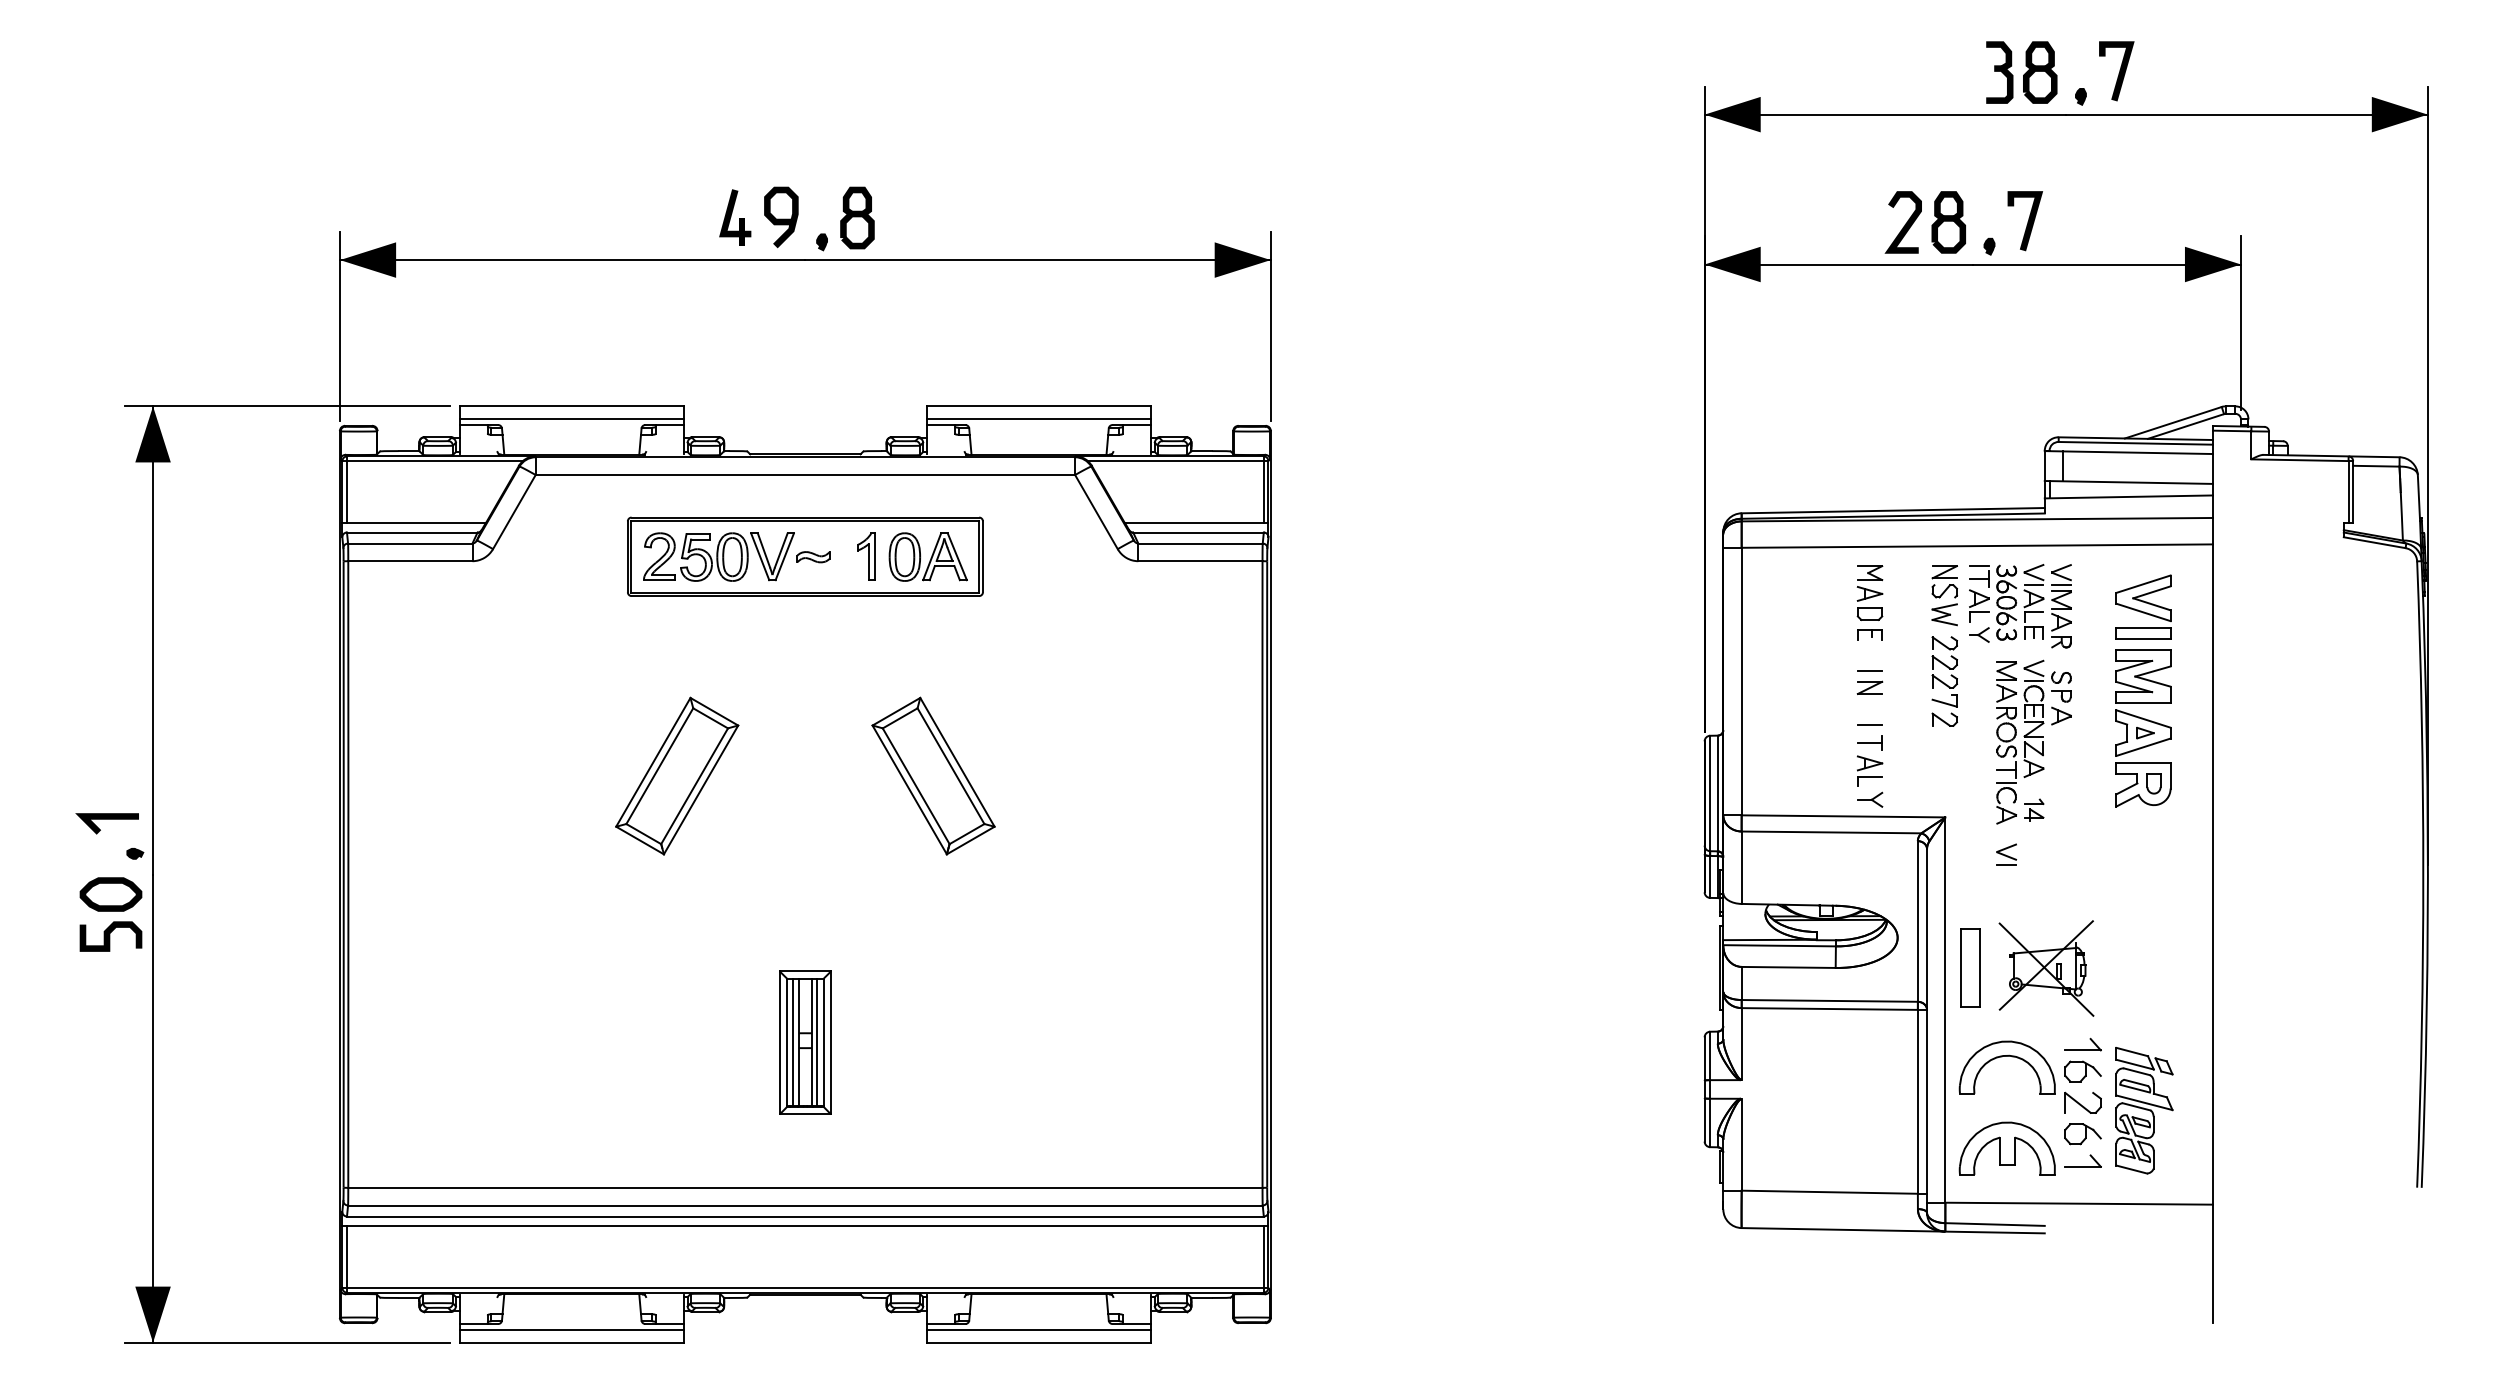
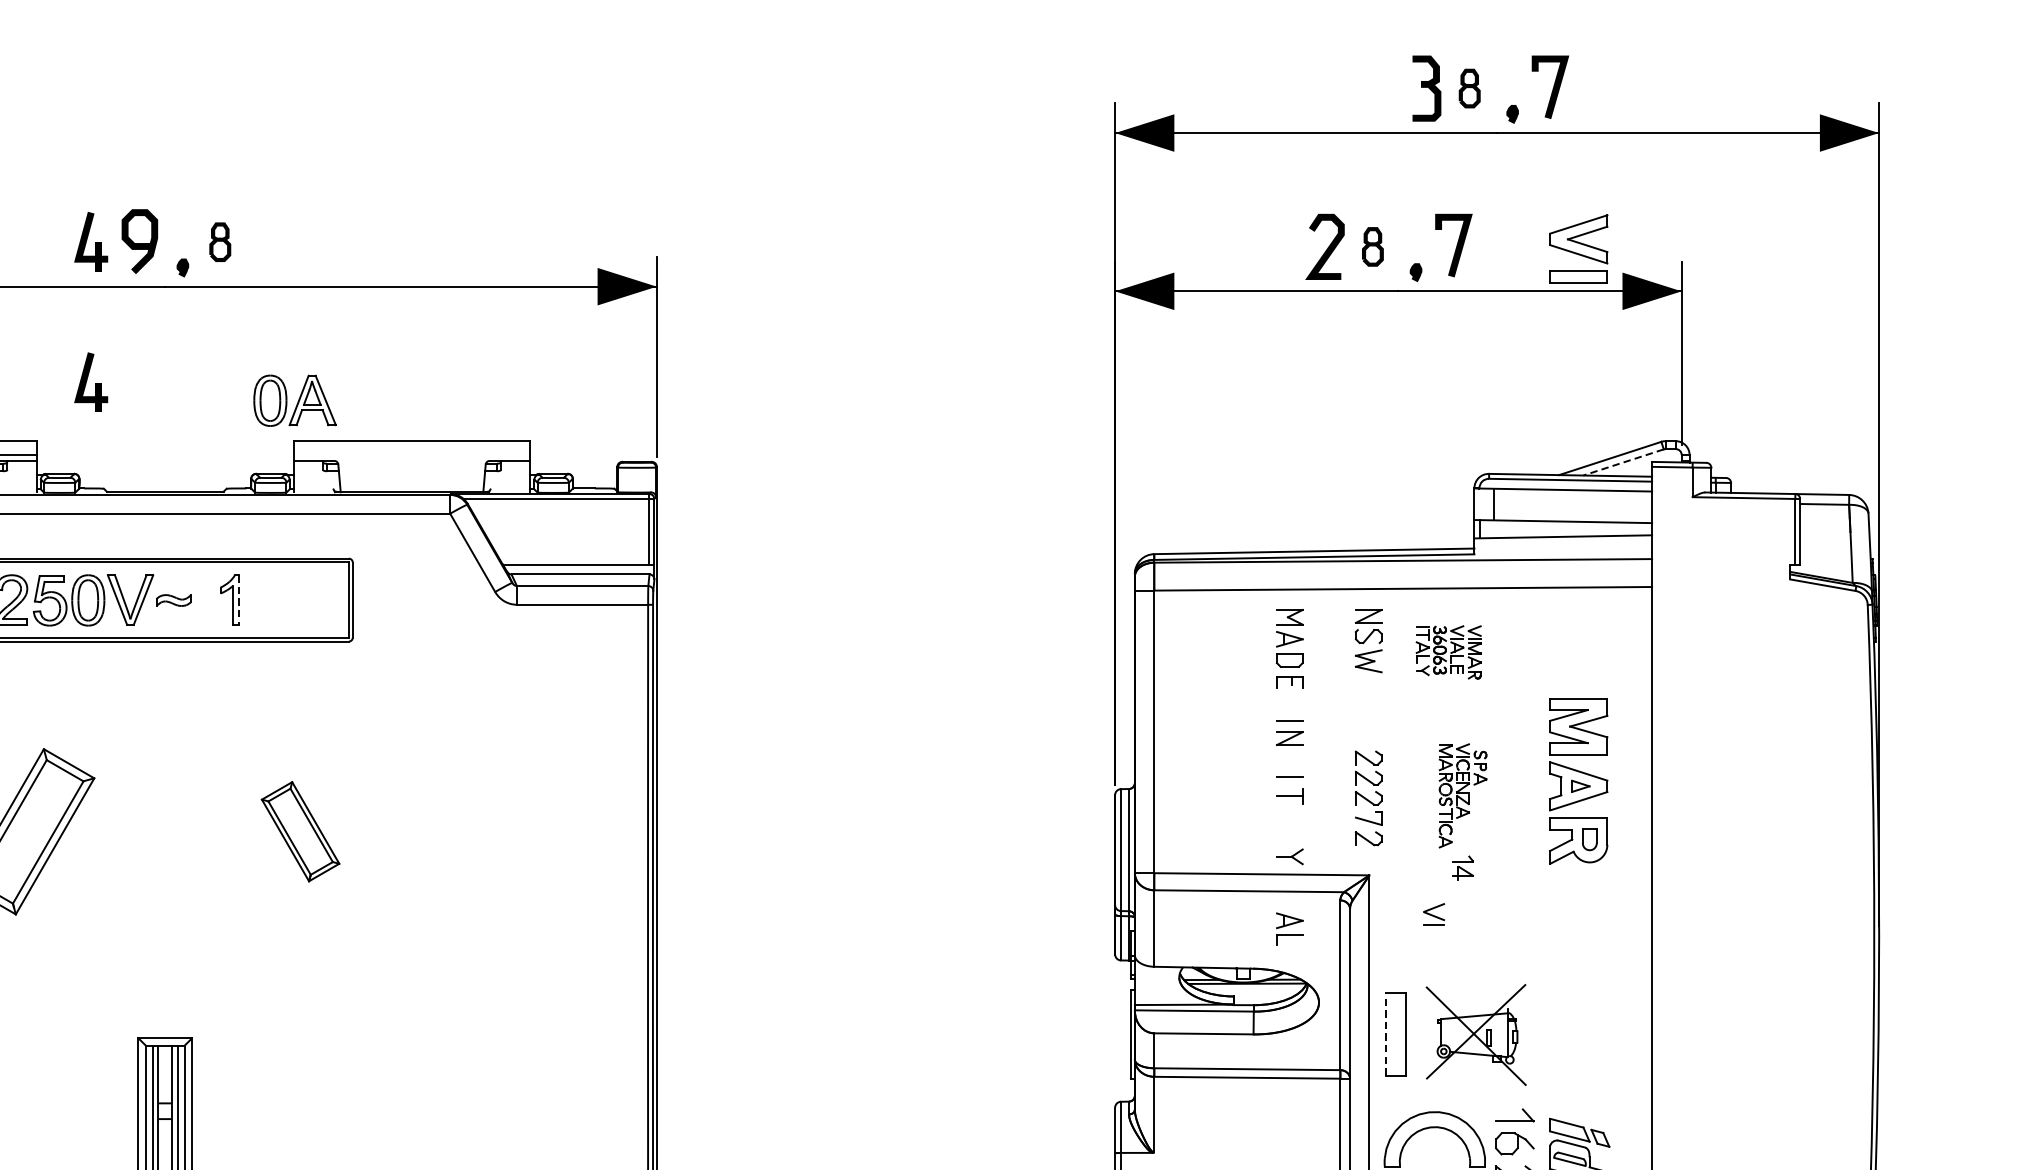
part: (2040, 72) -> (1469, 88), size x0.6
part: (857, 217) -> (220, 241), size x0.6
part: (1948, 222) -> (1372, 246), size x0.6
part: (735, 350) -> (91, 382), added
line: (1038, 419) -> (411, 455), removed
line: (2185, 426) -> (1623, 462), solid -> dashed
part: (927, 556) -> (294, 400), moved
line: (875, 557) -> (239, 600), solid -> dashed
part: (2020, 606) -> (1448, 652), size x0.6
part: (2143, 606) -> (1578, 248), moved
part: (1944, 681) -> (1368, 798), moved
part: (2033, 741) -> (1462, 795), size x0.6
part: (1870, 770) -> (1290, 928), moved
part: (933, 775) -> (300, 831), size x0.6
line: (1960, 967) -> (1385, 1033), solid -> dashed

